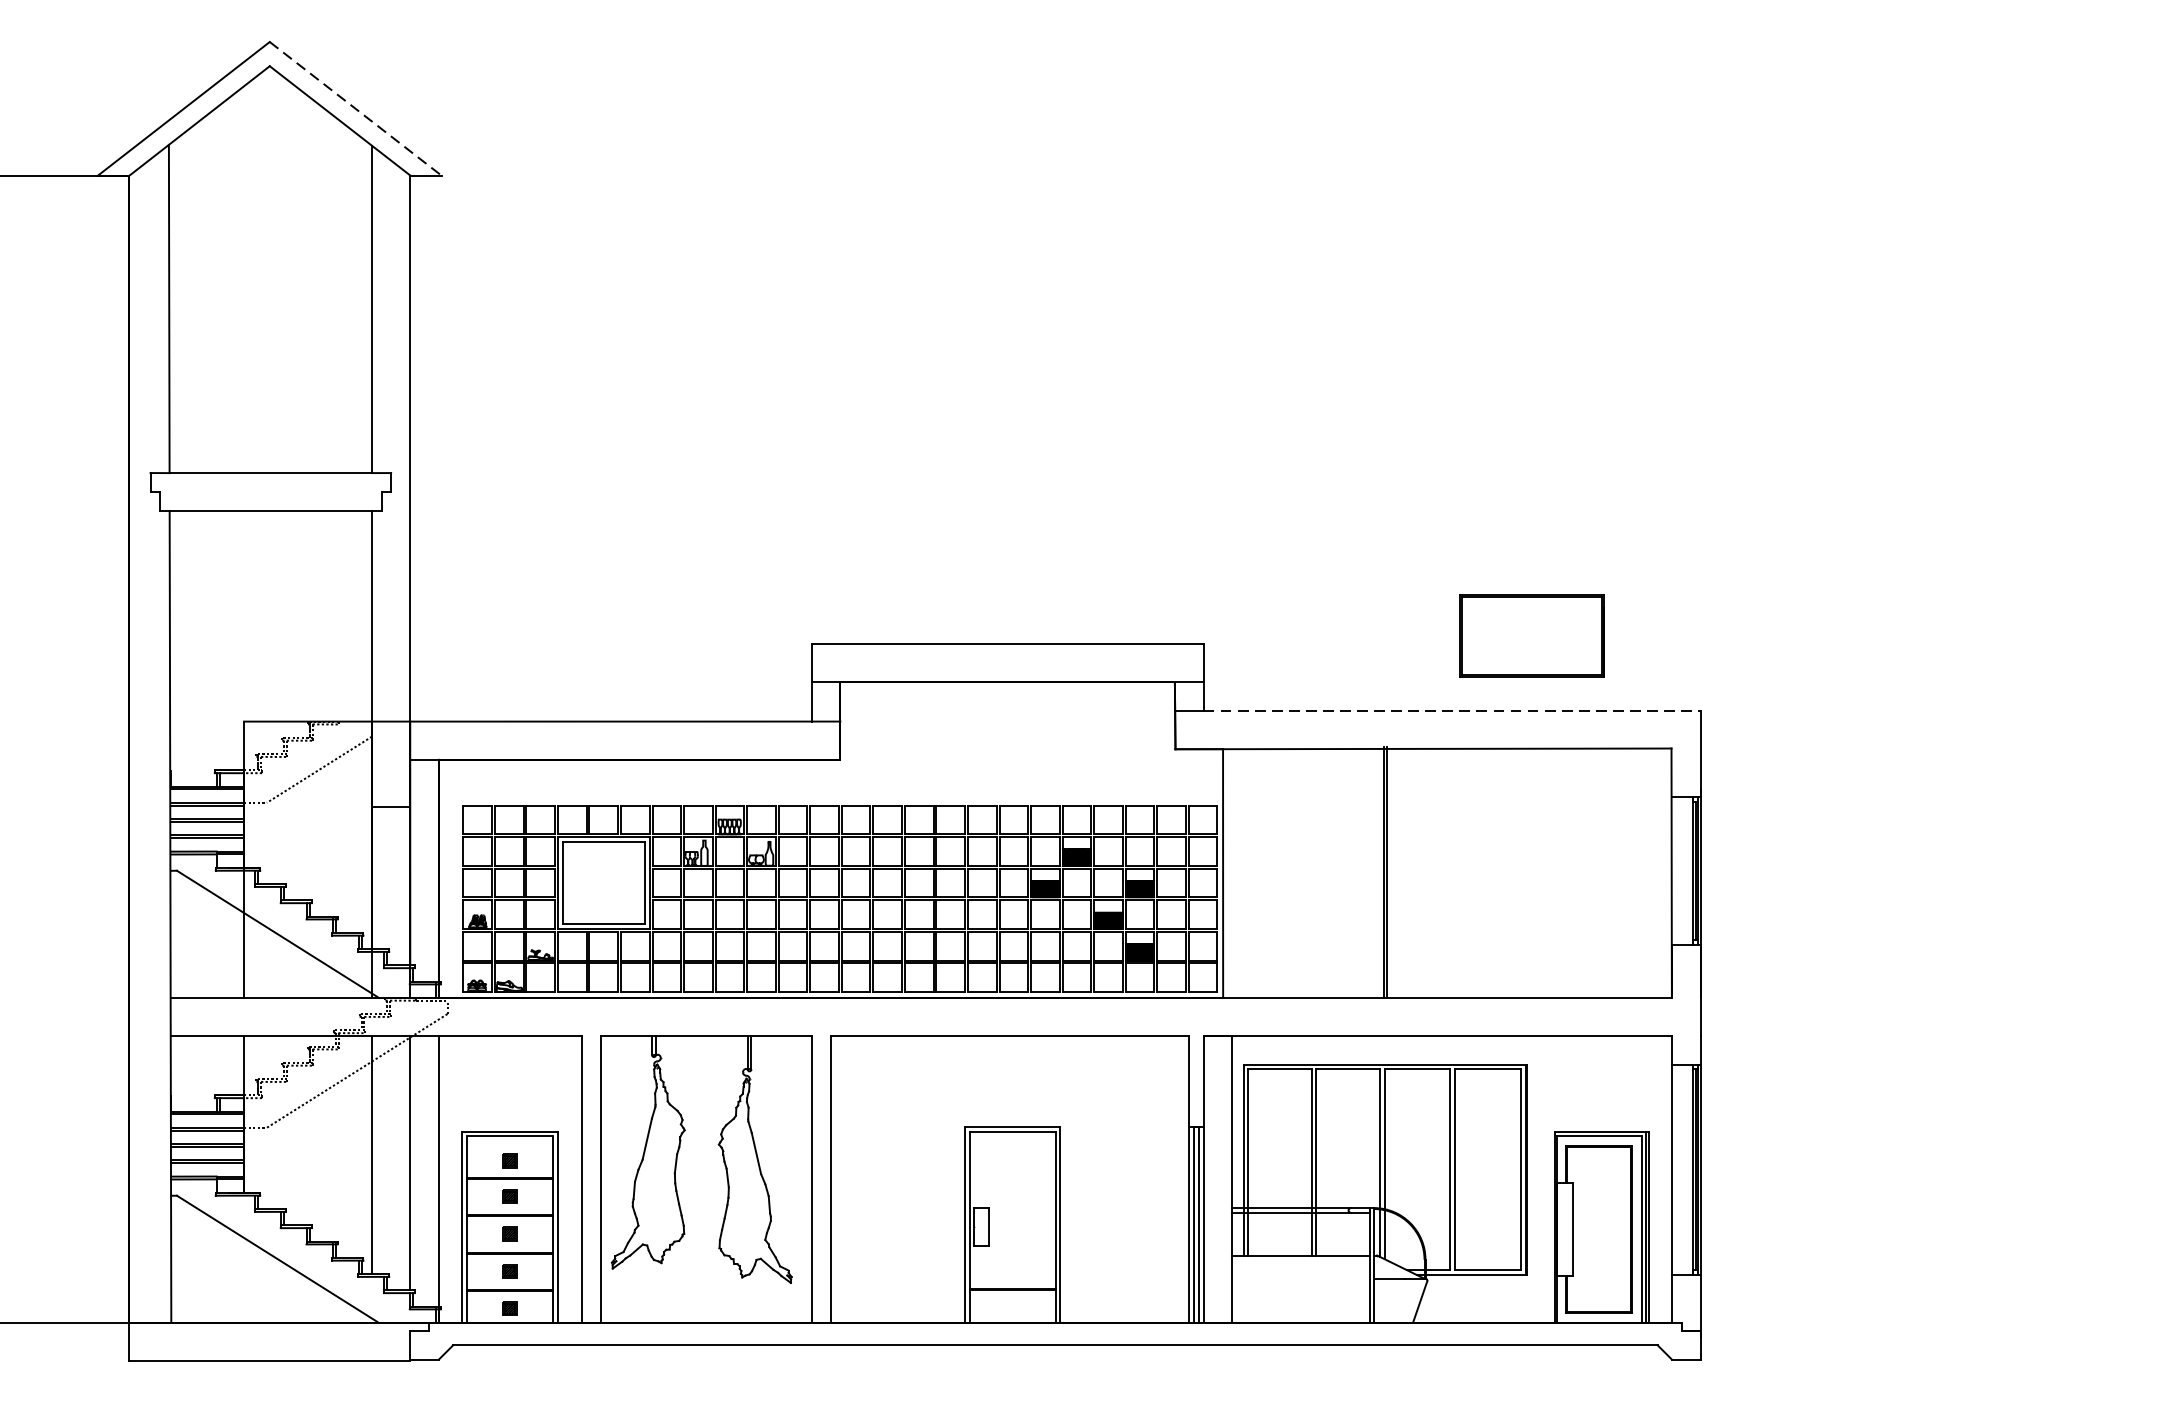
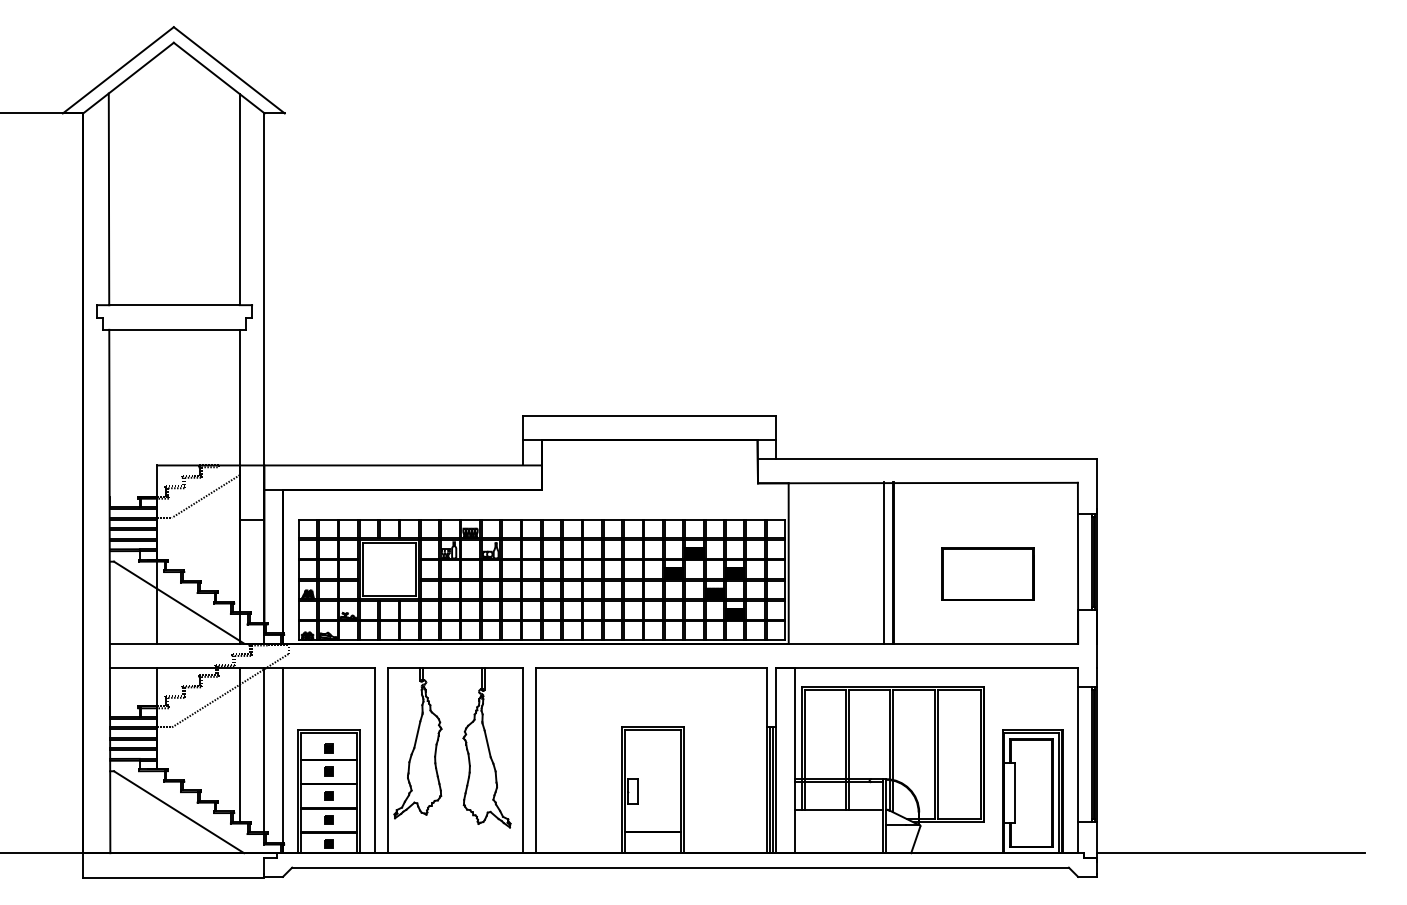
line: (356, 109) -> (229, 70), dashed -> solid
part: (1531, 634) -> (987, 573), moved
line: (1452, 710) -> (936, 458), dashed -> solid
line: (1370, 872) -> (883, 562), added
line: (1908, 1323) -> (1230, 853), added

